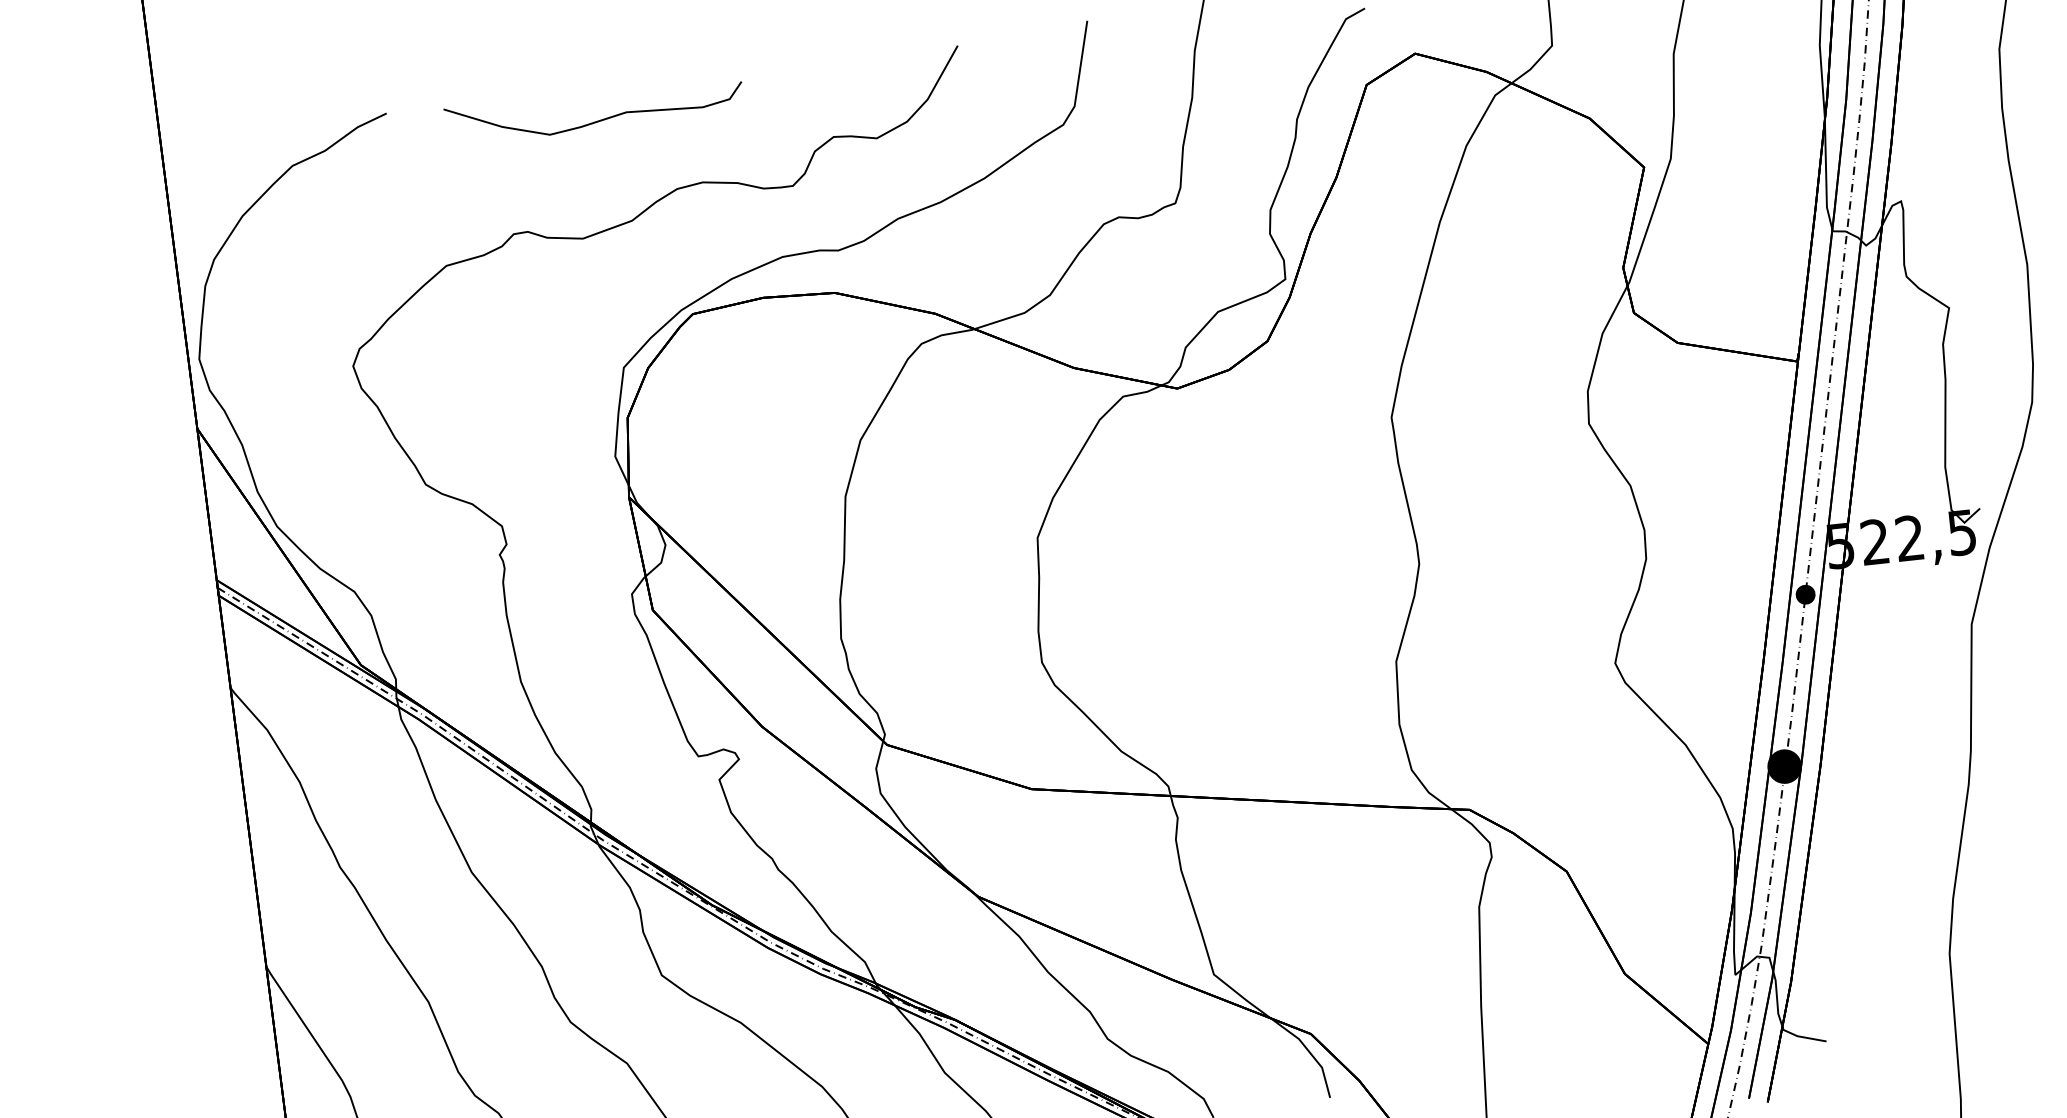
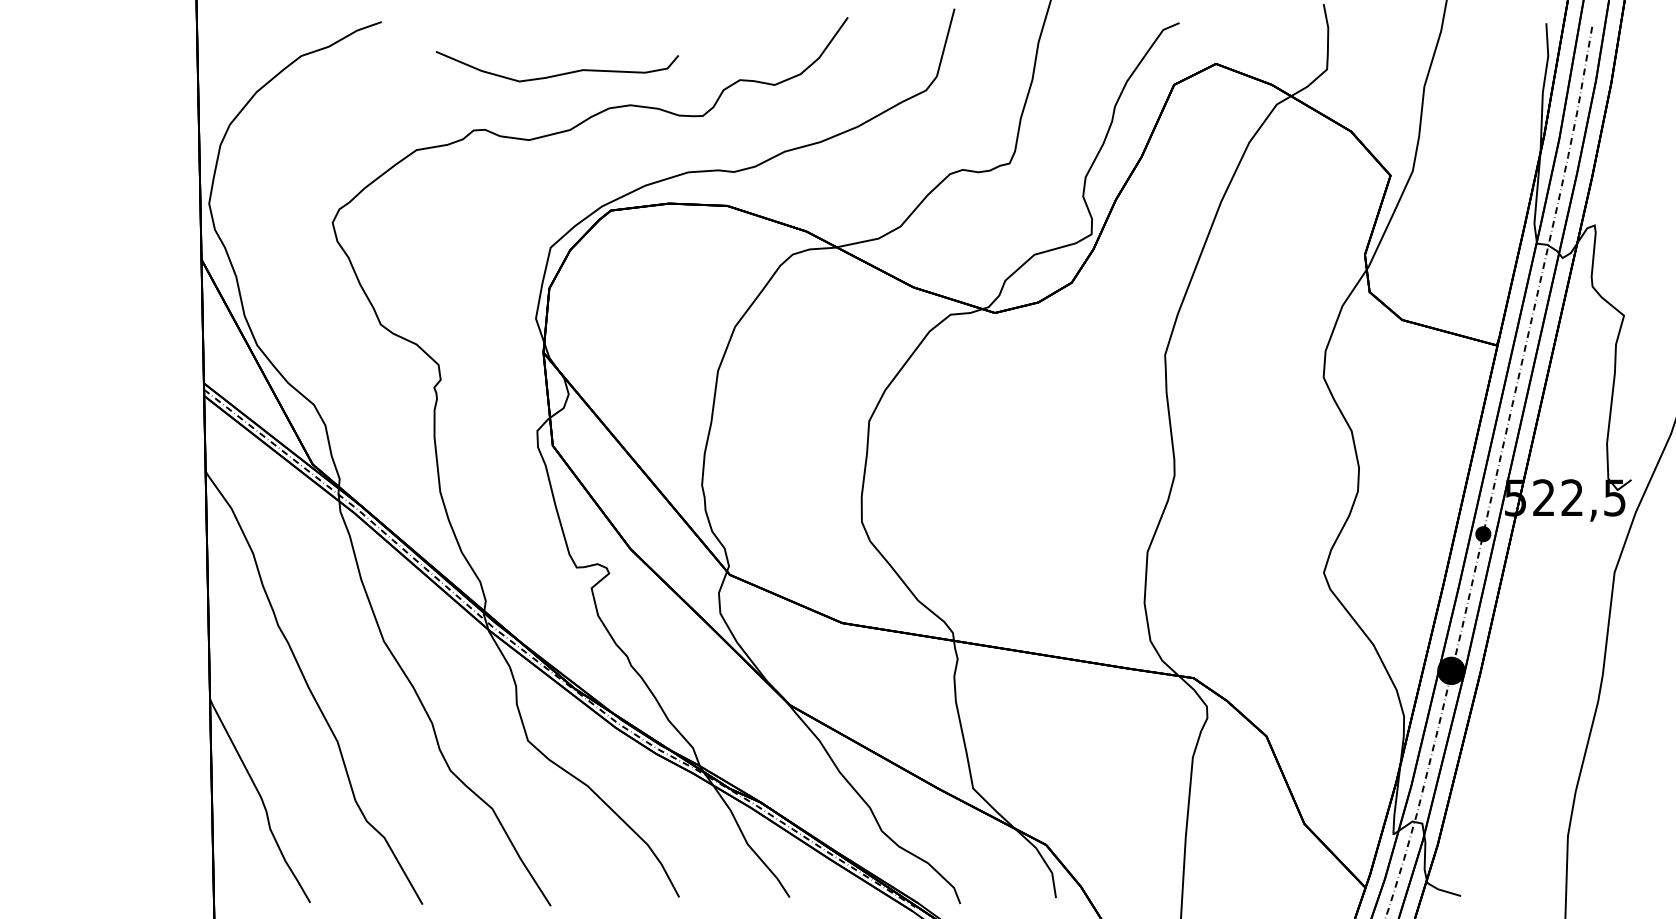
curve: (599, 119) -> (560, 73), moved

